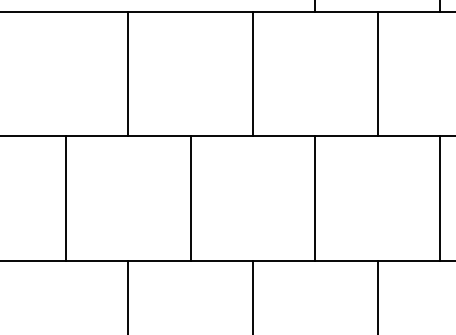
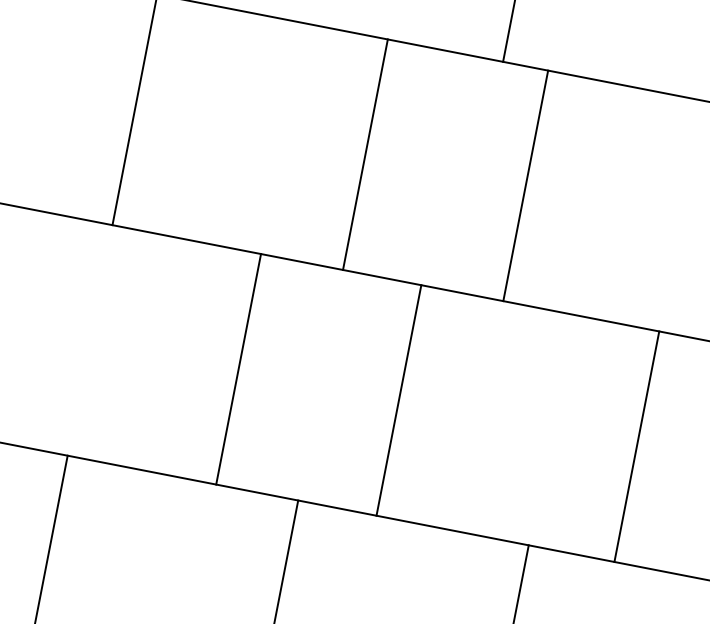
line: (377, 73) -> (525, 185), moved
line: (190, 198) -> (238, 368), moved
line: (315, 198) -> (399, 400), moved
line: (440, 198) -> (637, 446), moved

